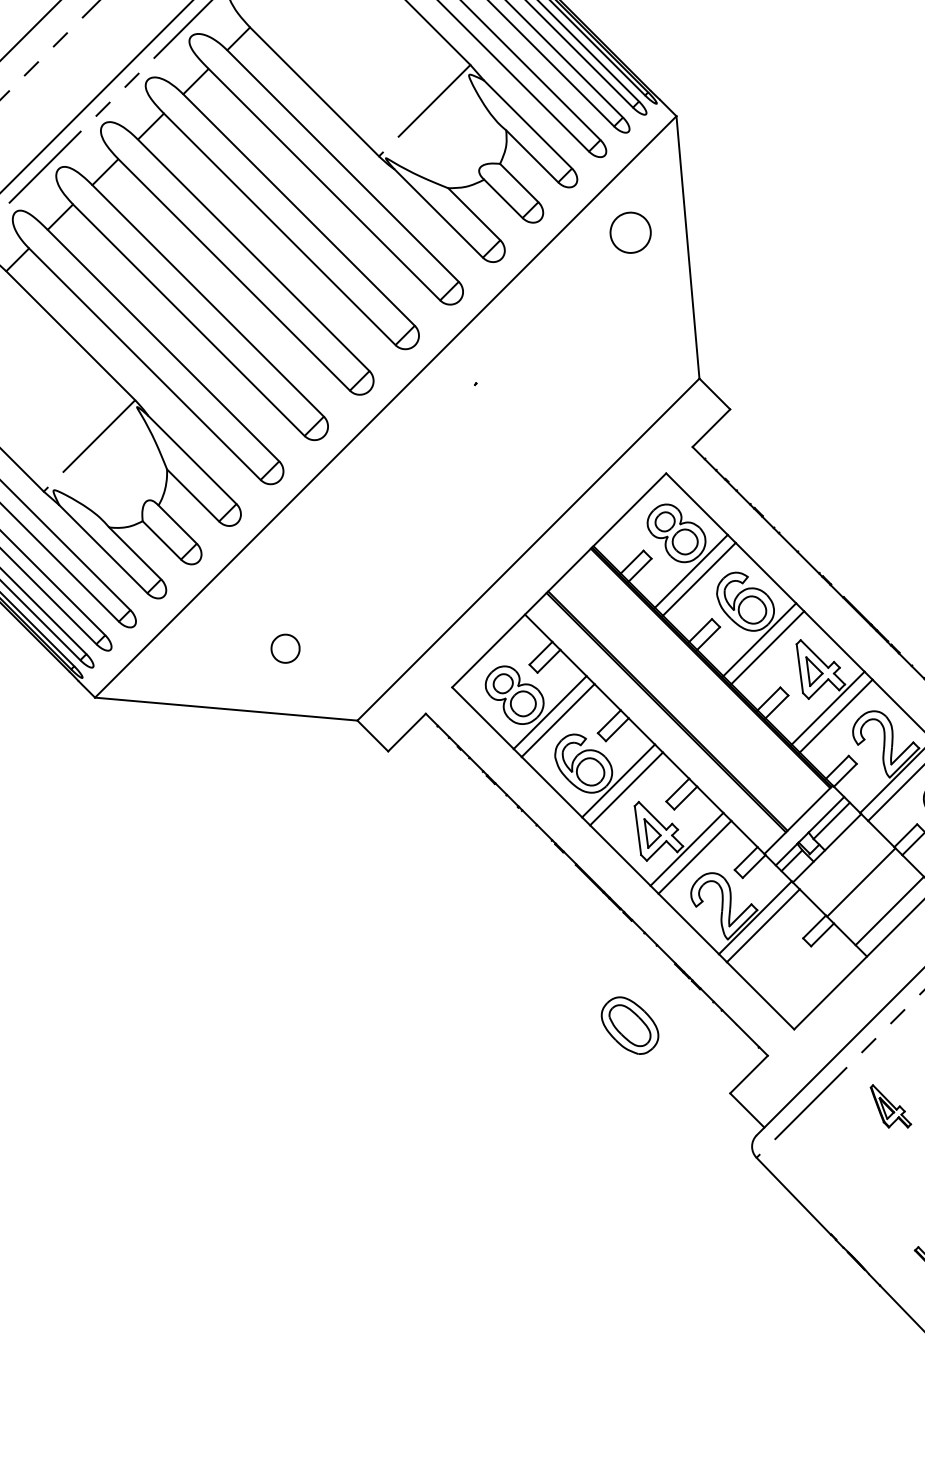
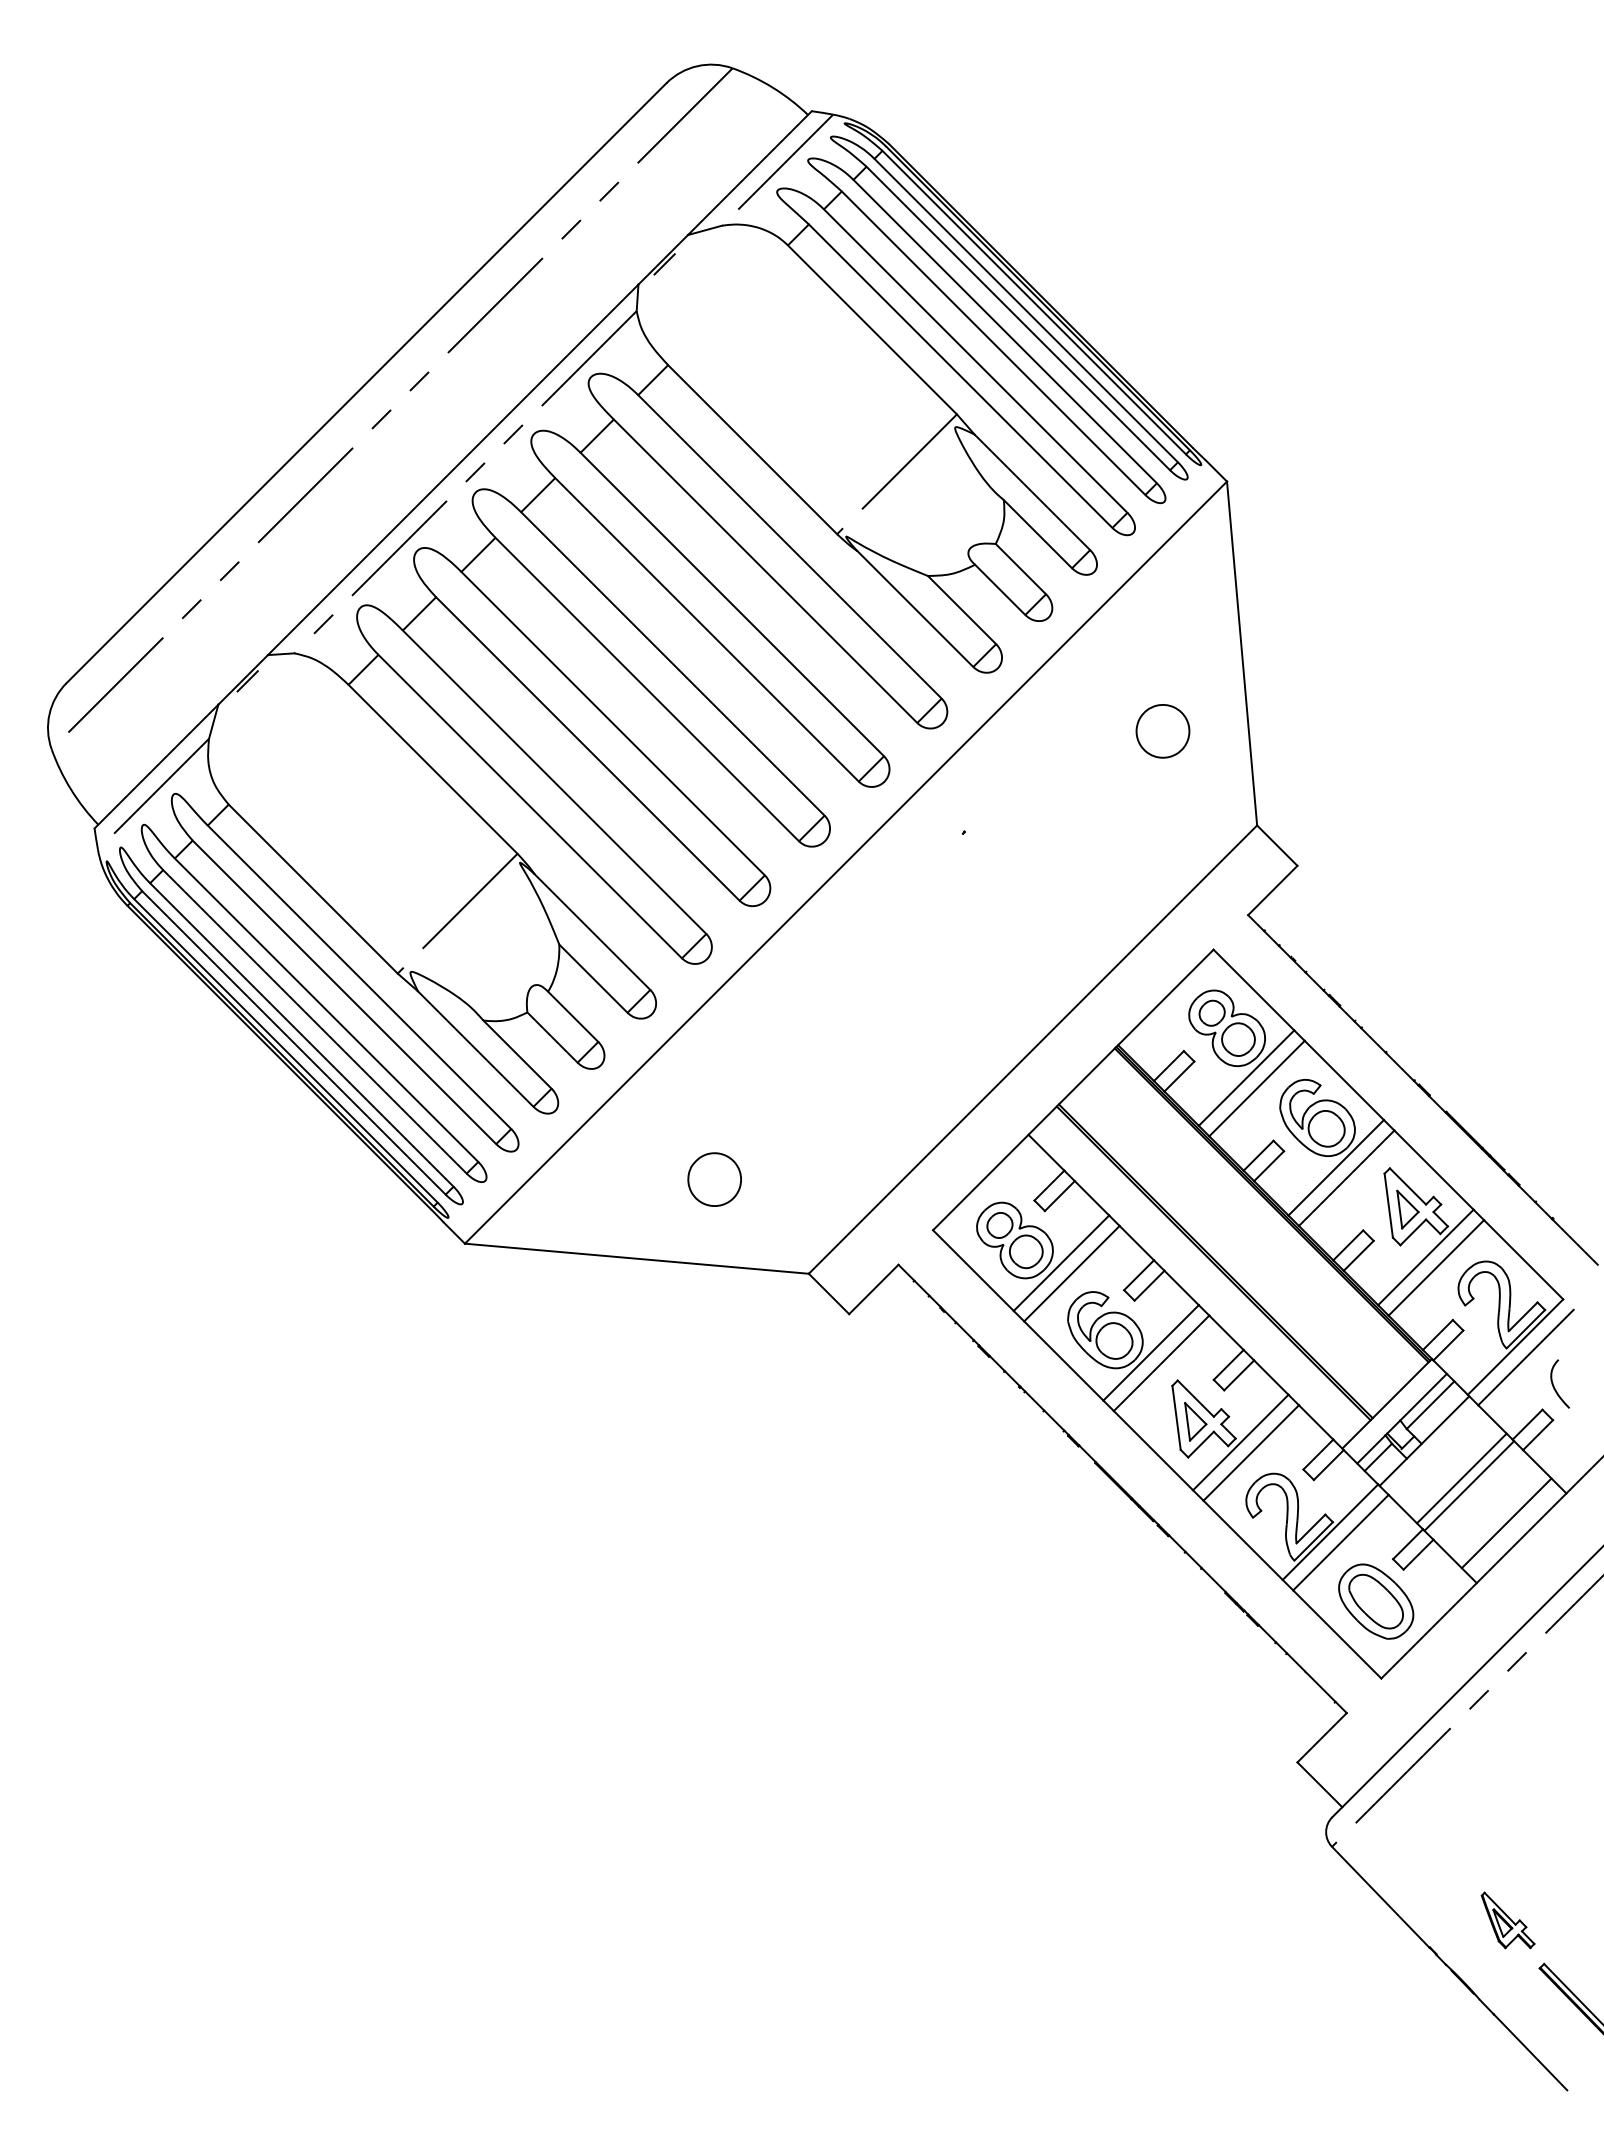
part: (630, 232) -> (1162, 731), moved
part: (285, 648) -> (714, 1179), size x1.43
line: (855, 876) -> (1461, 1478), added
part: (630, 1025) -> (1376, 1601), moved
part: (890, 1106) -> (1507, 1920), moved

